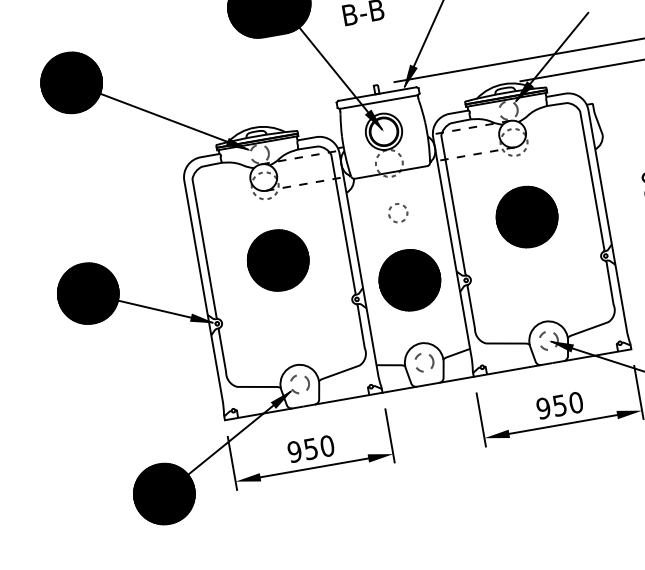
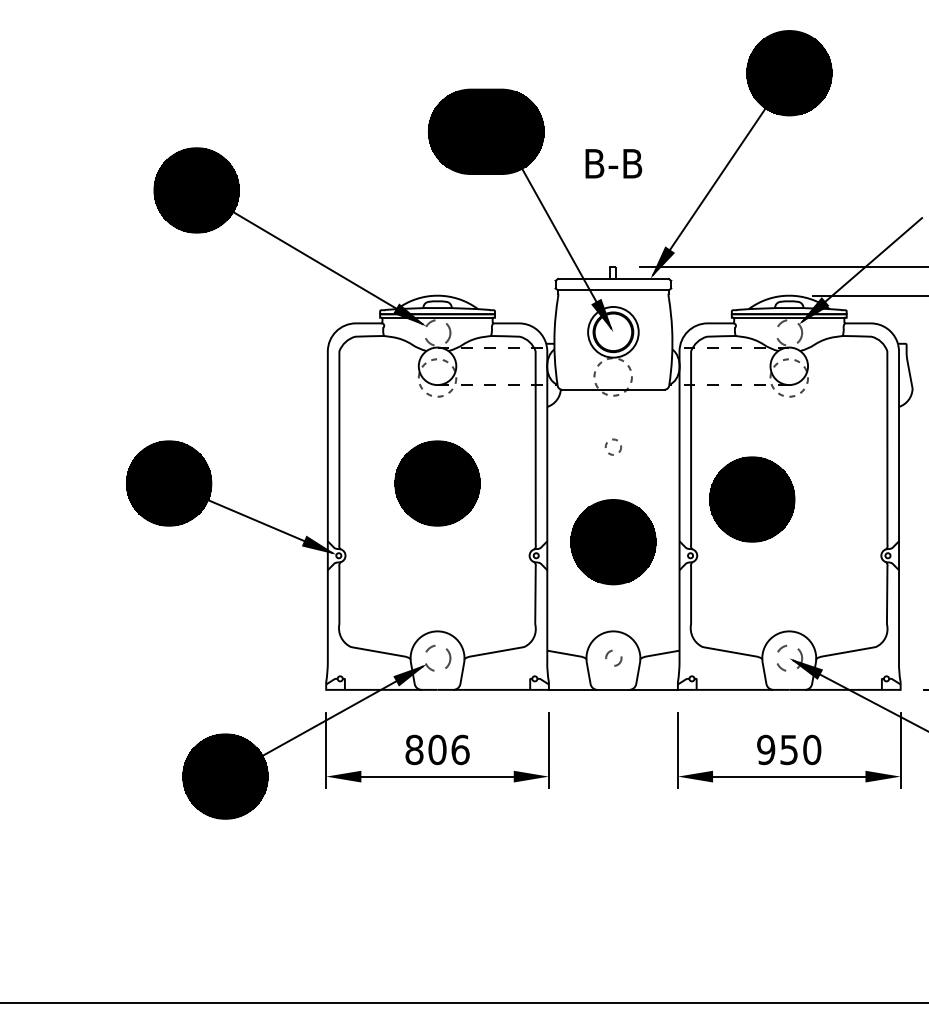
circle: (398, 212) -> (613, 446), size x0.6
part: (527, 217) -> (752, 499), moved
circle: (424, 361) -> (614, 657), size x0.6
text: (311, 448) -> (437, 749), 950 -> 806

